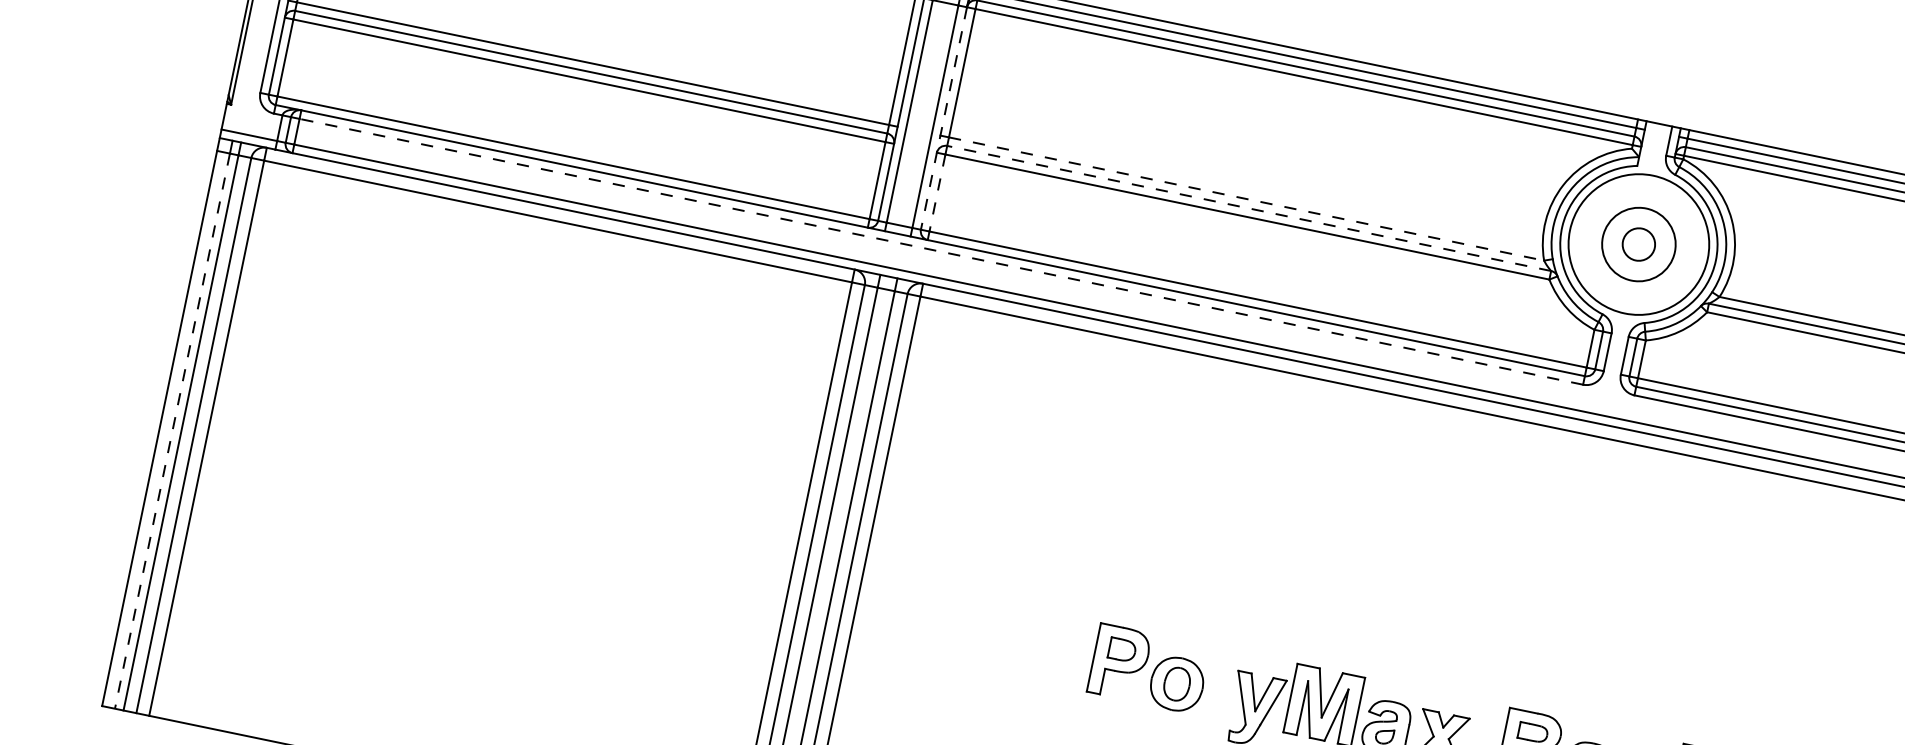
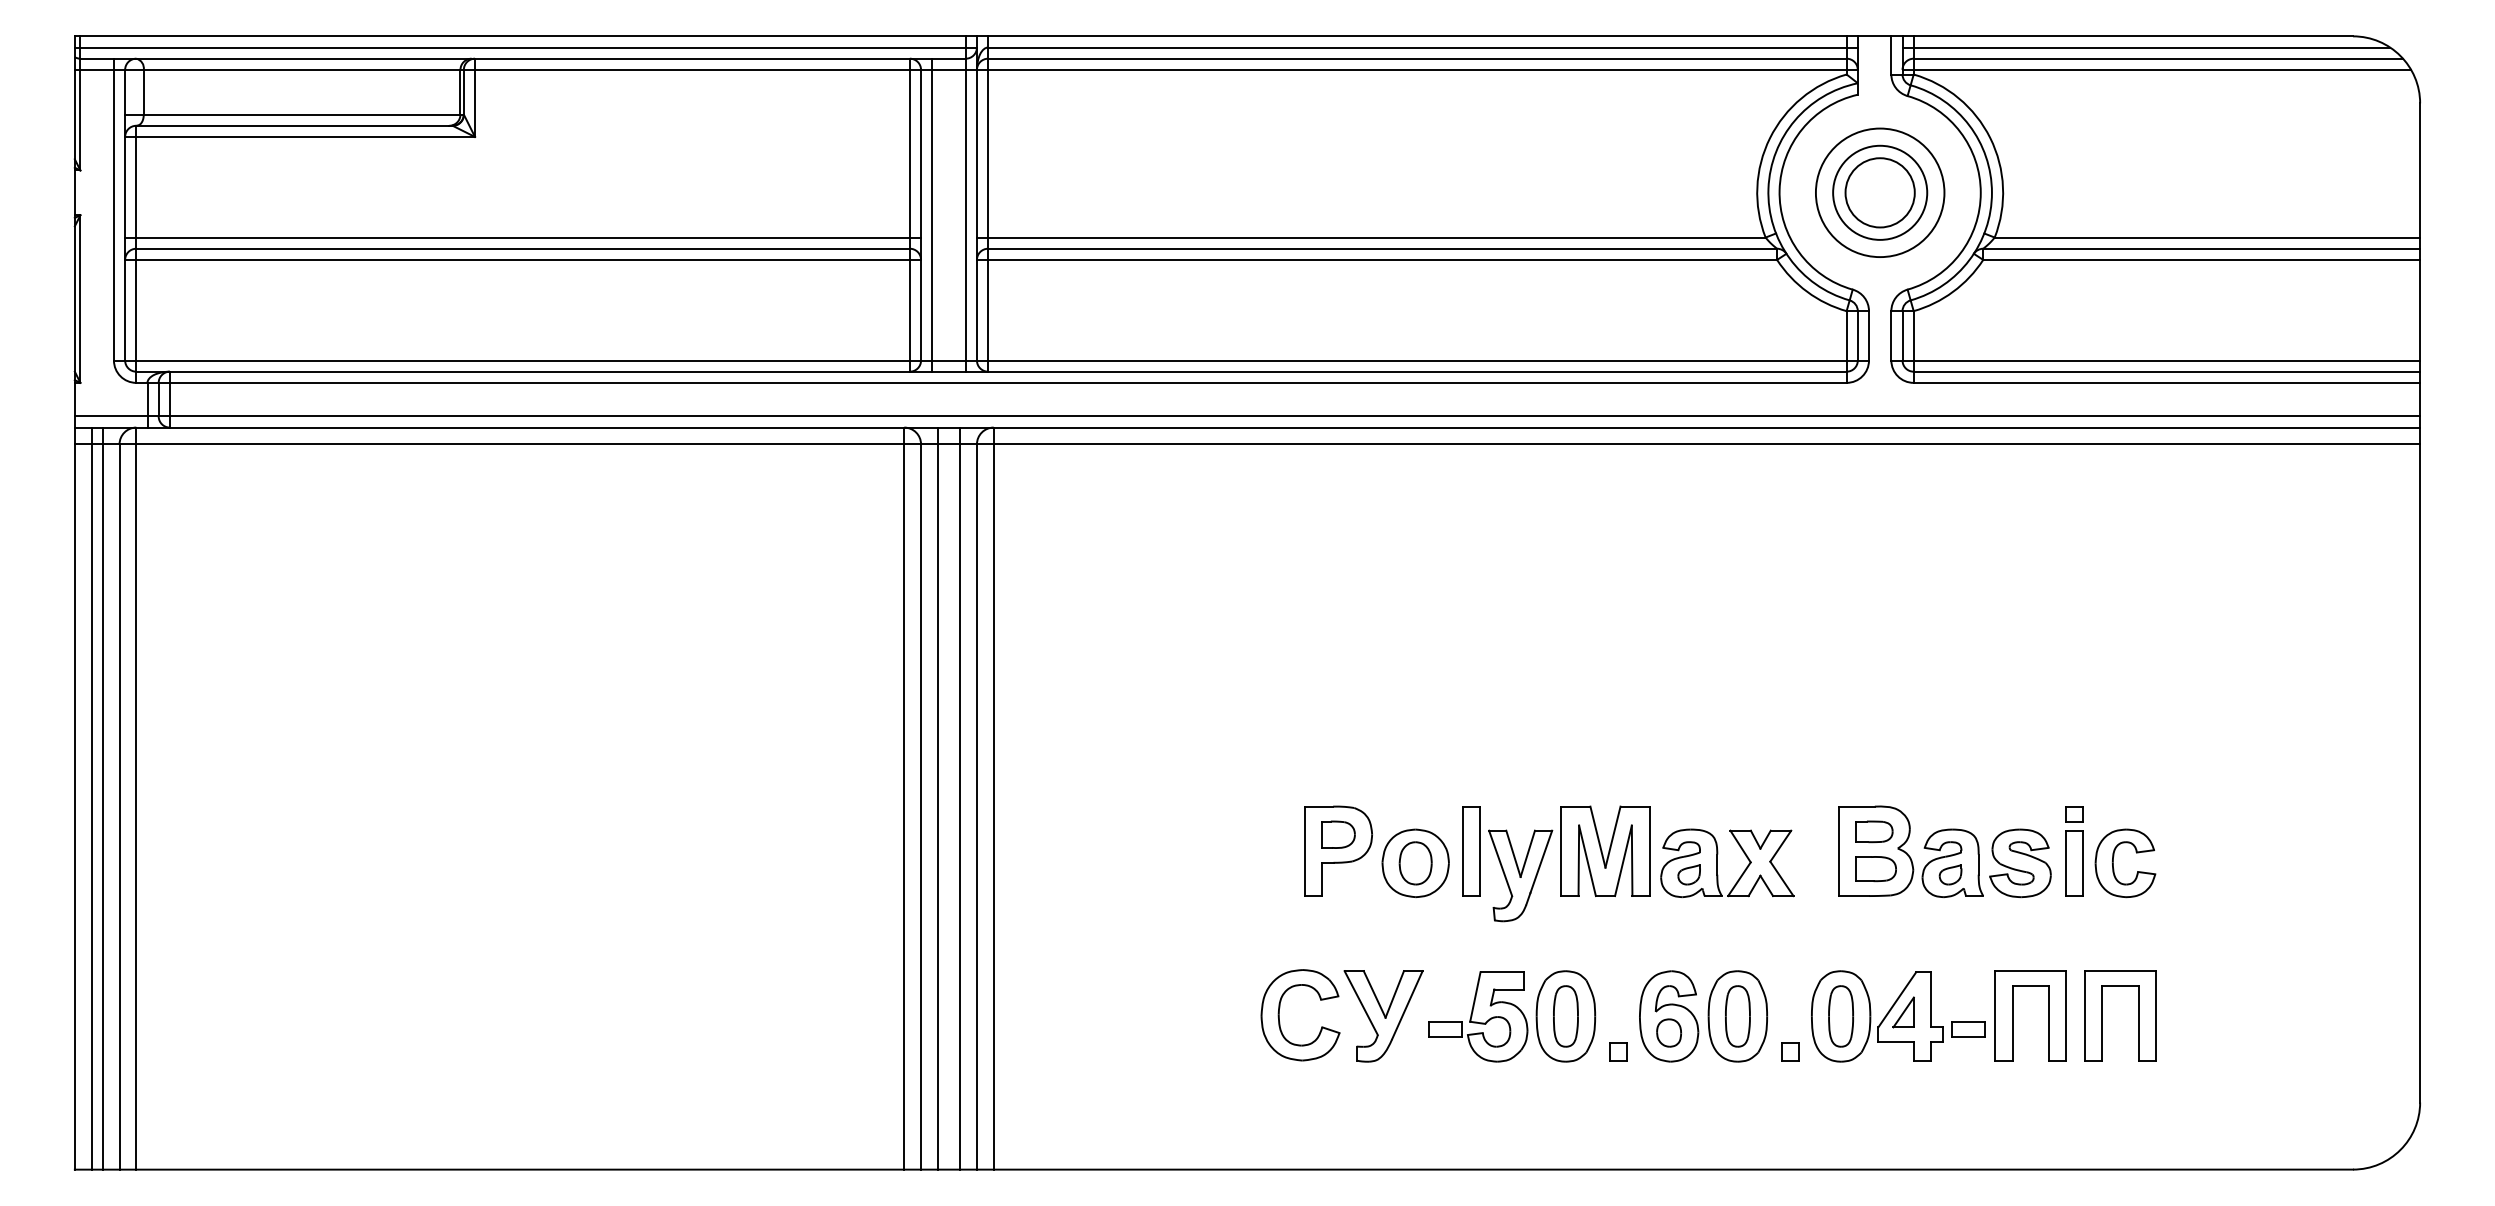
line: (943, 118) -> (976, 215), dashed -> solid
line: (937, 193) -> (988, 310), dashed -> solid
line: (1246, 198) -> (1376, 237), dashed -> solid
line: (1249, 208) -> (1382, 248), dashed -> solid
circle: (1638, 244) -> (1879, 192), size x0.71
circle: (1638, 244) -> (1879, 192), size x1.67
line: (940, 251) -> (1007, 382), dashed -> solid
line: (172, 431) -> (91, 807), dashed -> solid
part: (1221, 683) -> (1471, 851), added

